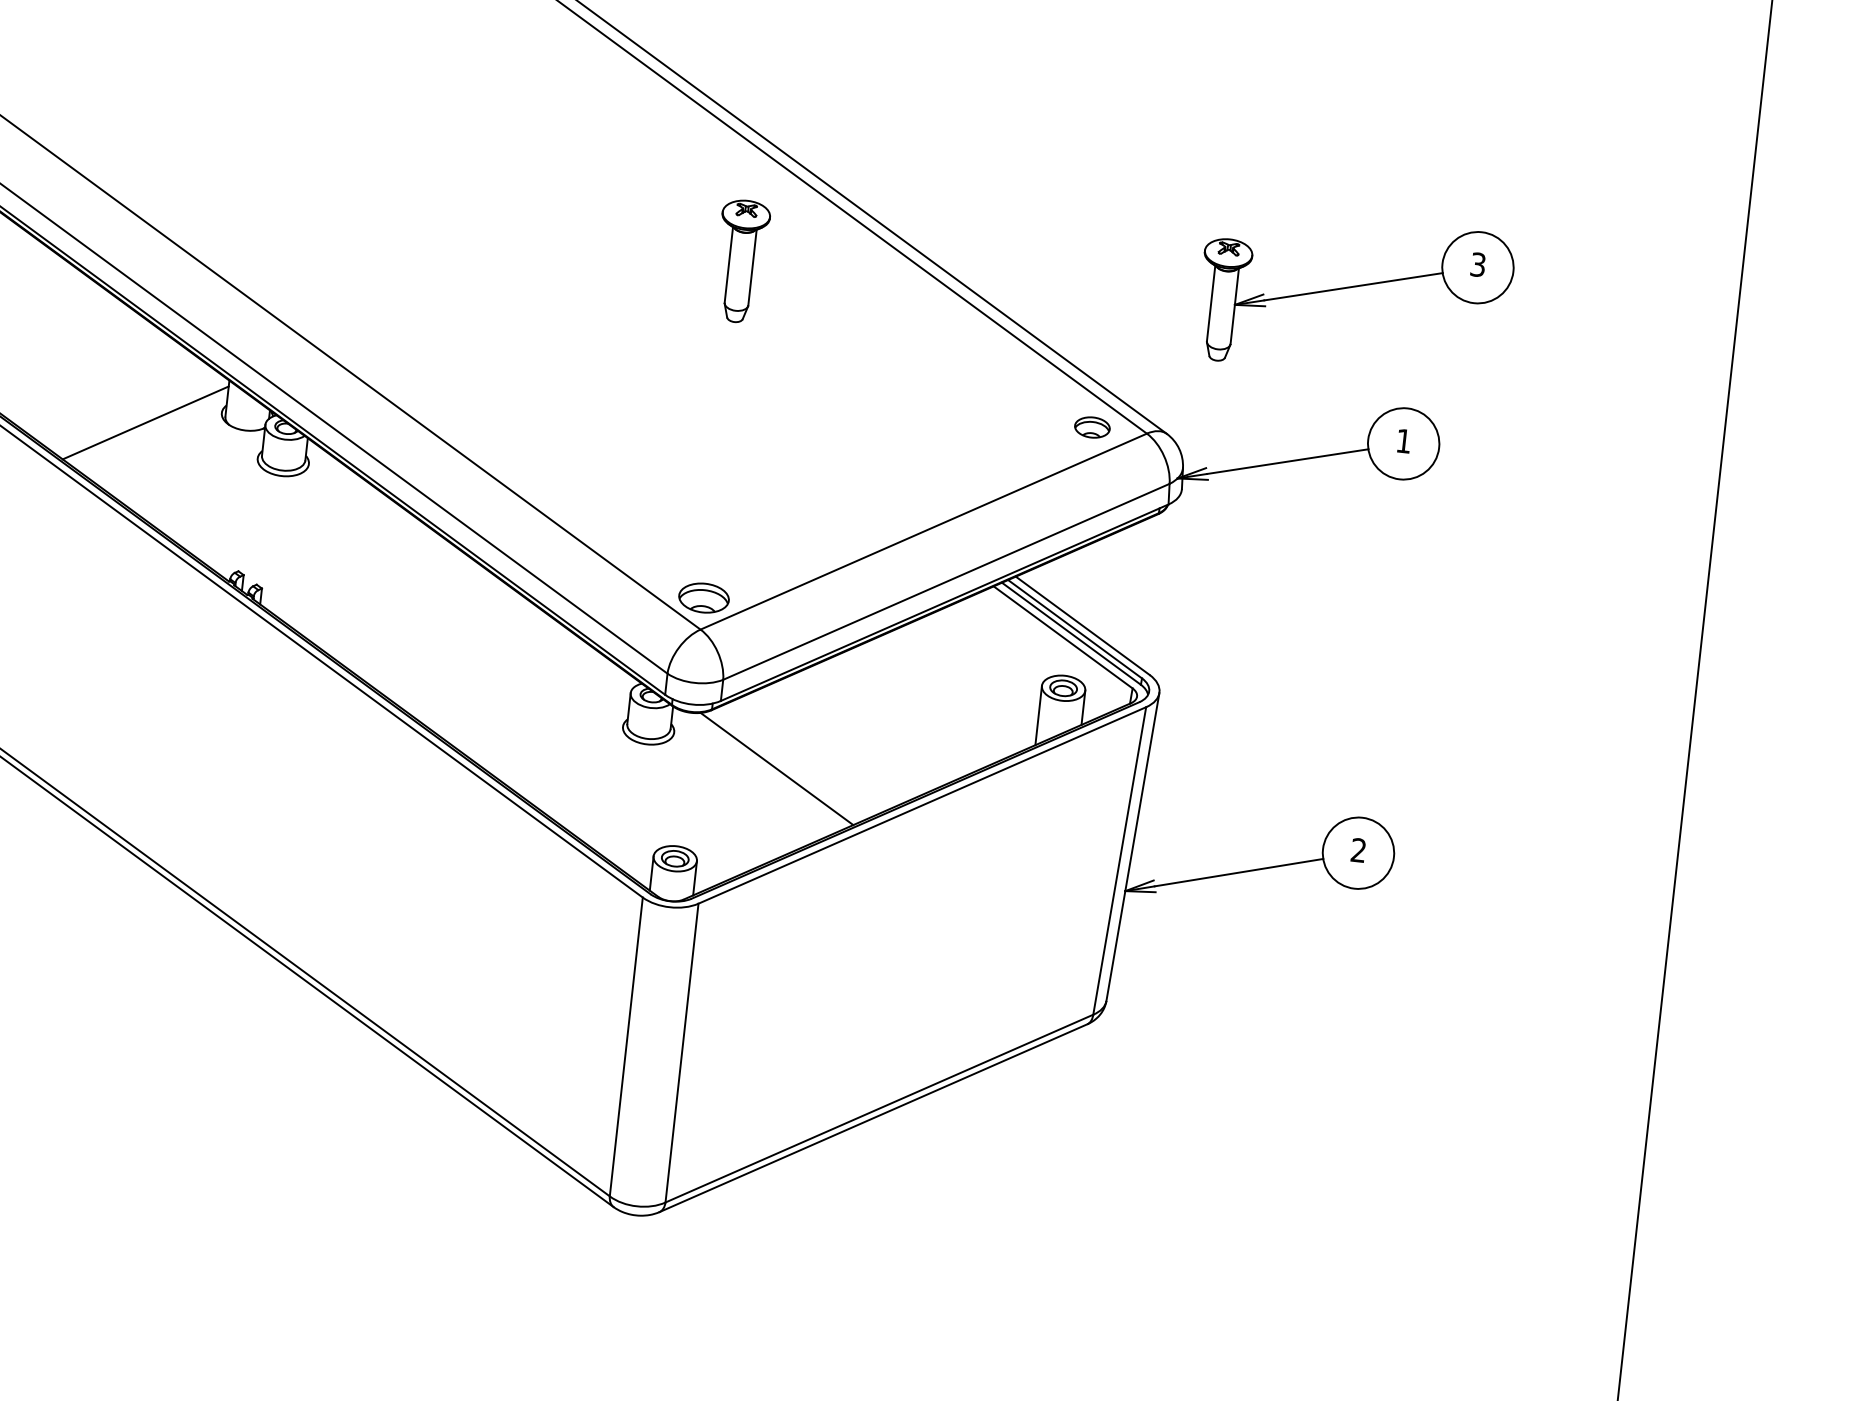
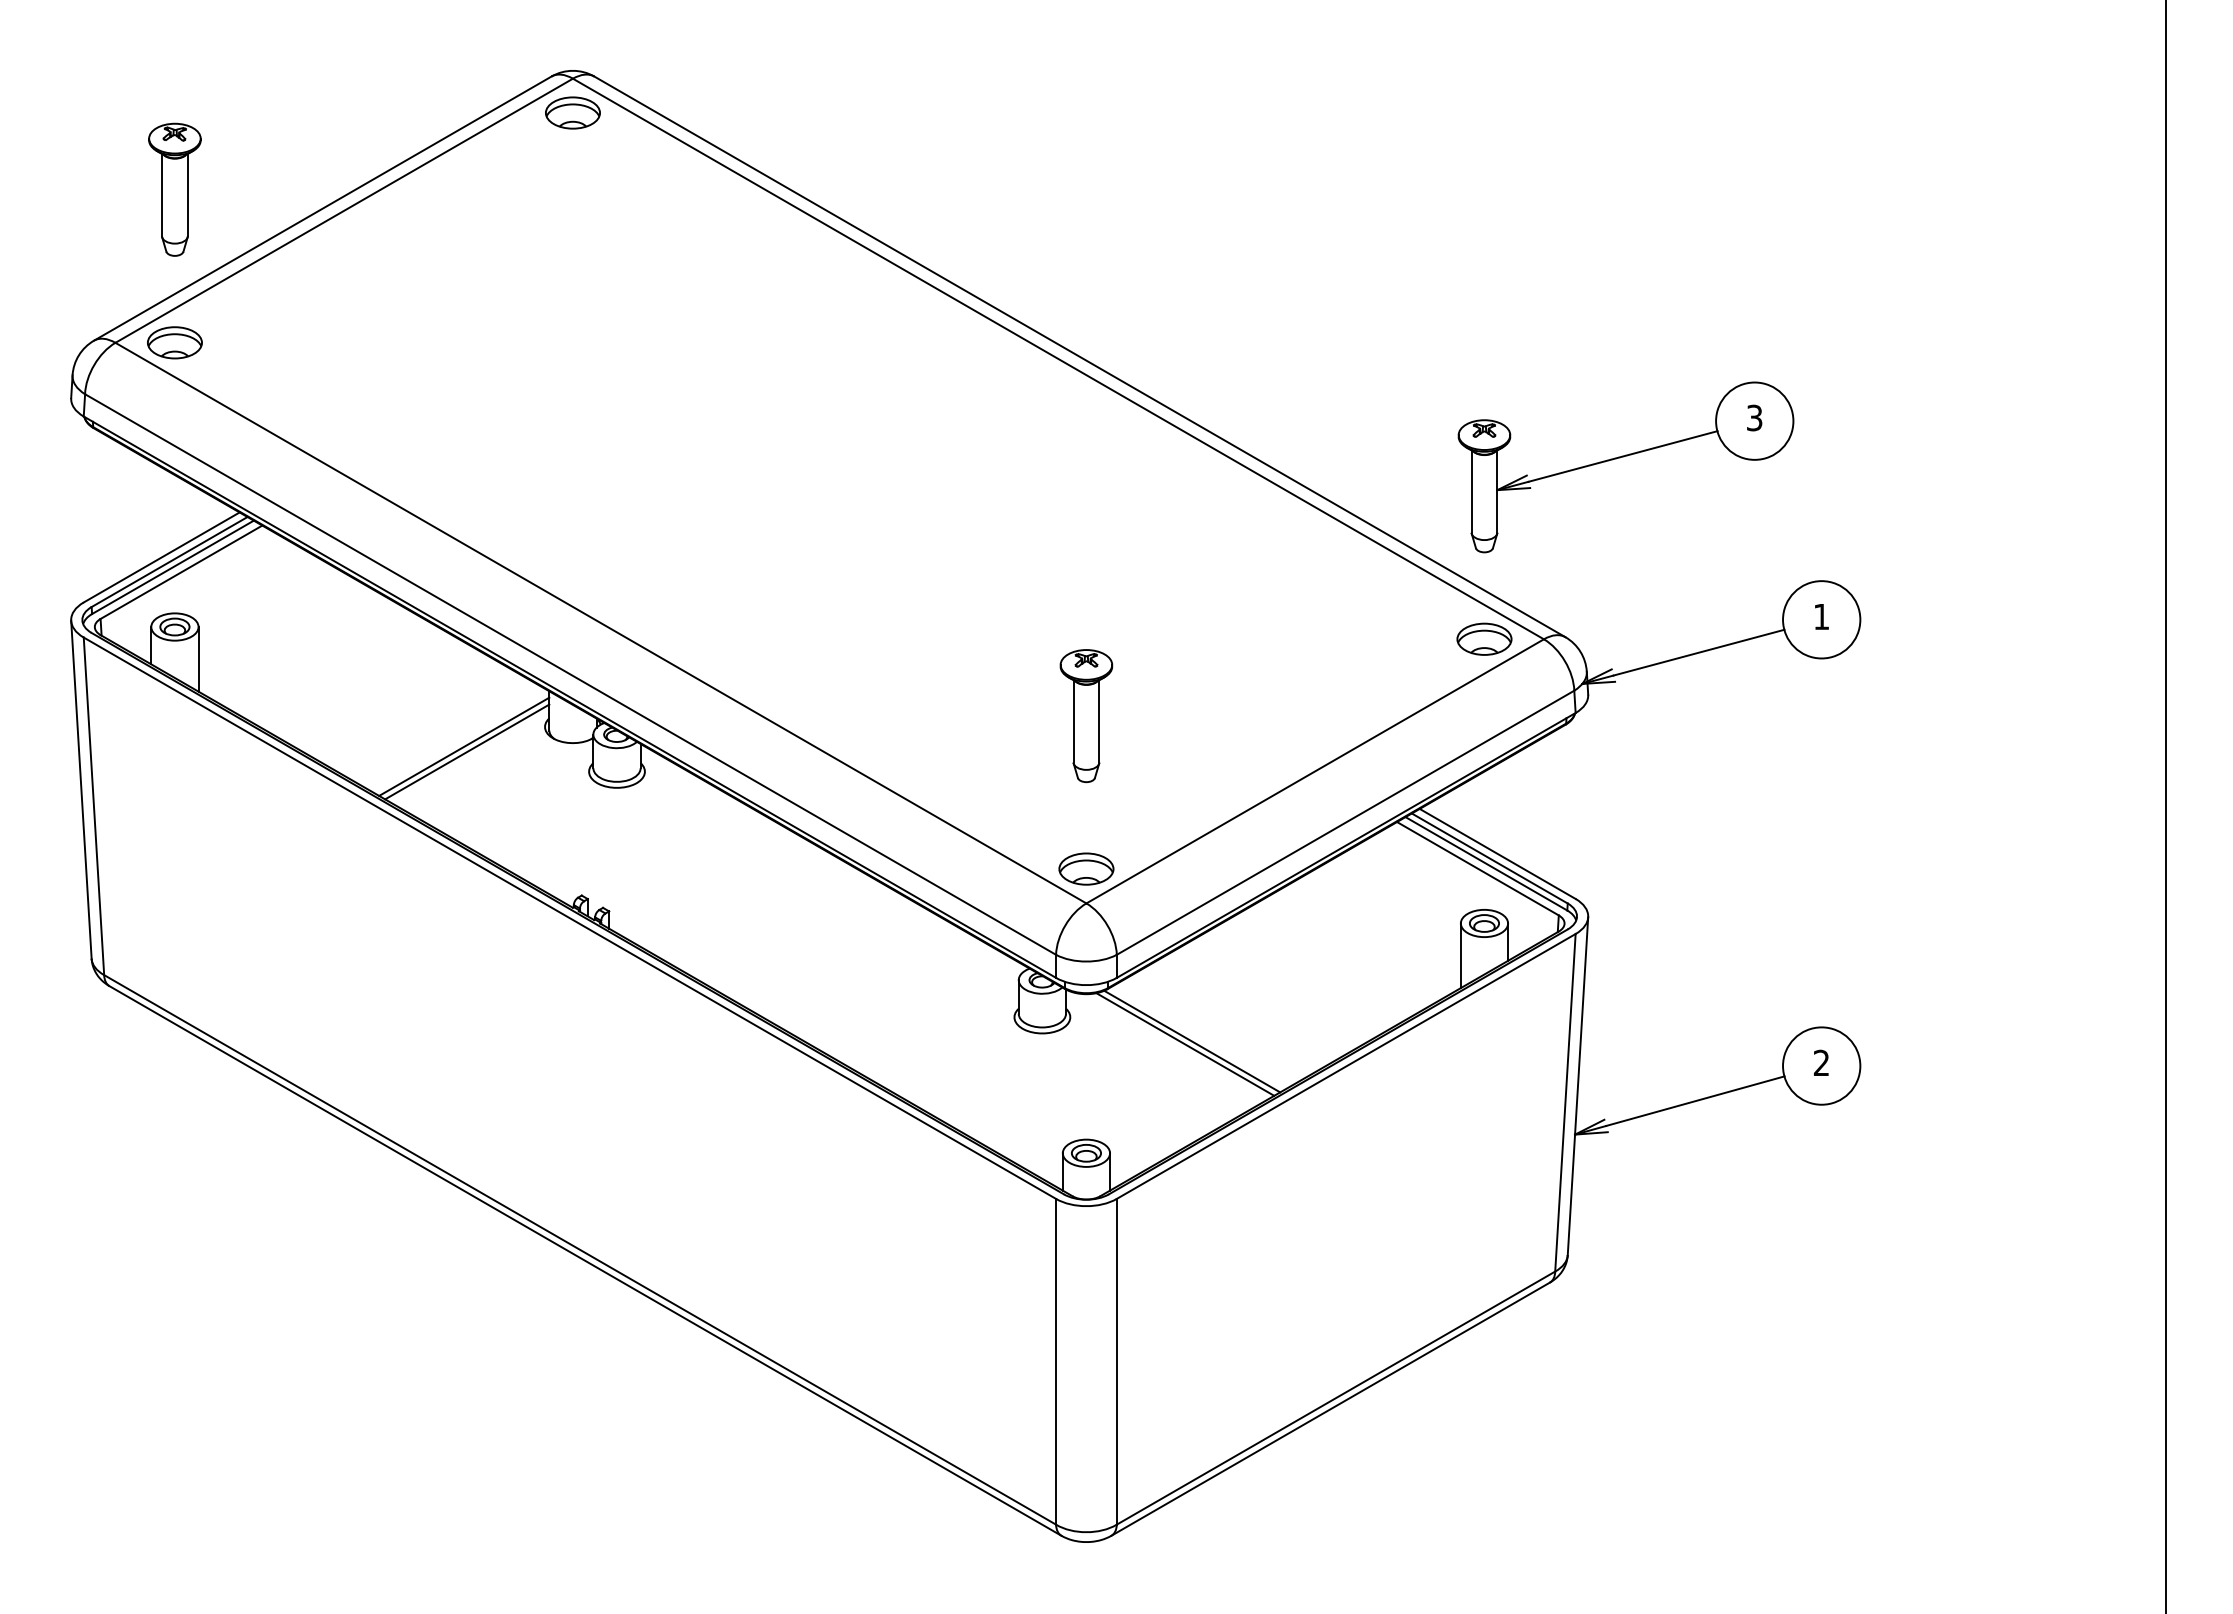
part: (741, 261) -> (1086, 716), moved
part: (1353, 287) -> (1623, 457), moved
part: (1092, 426) -> (1484, 638), size x1.43
line: (148, 427) -> (467, 751), added
line: (783, 766) -> (1192, 1041), added

